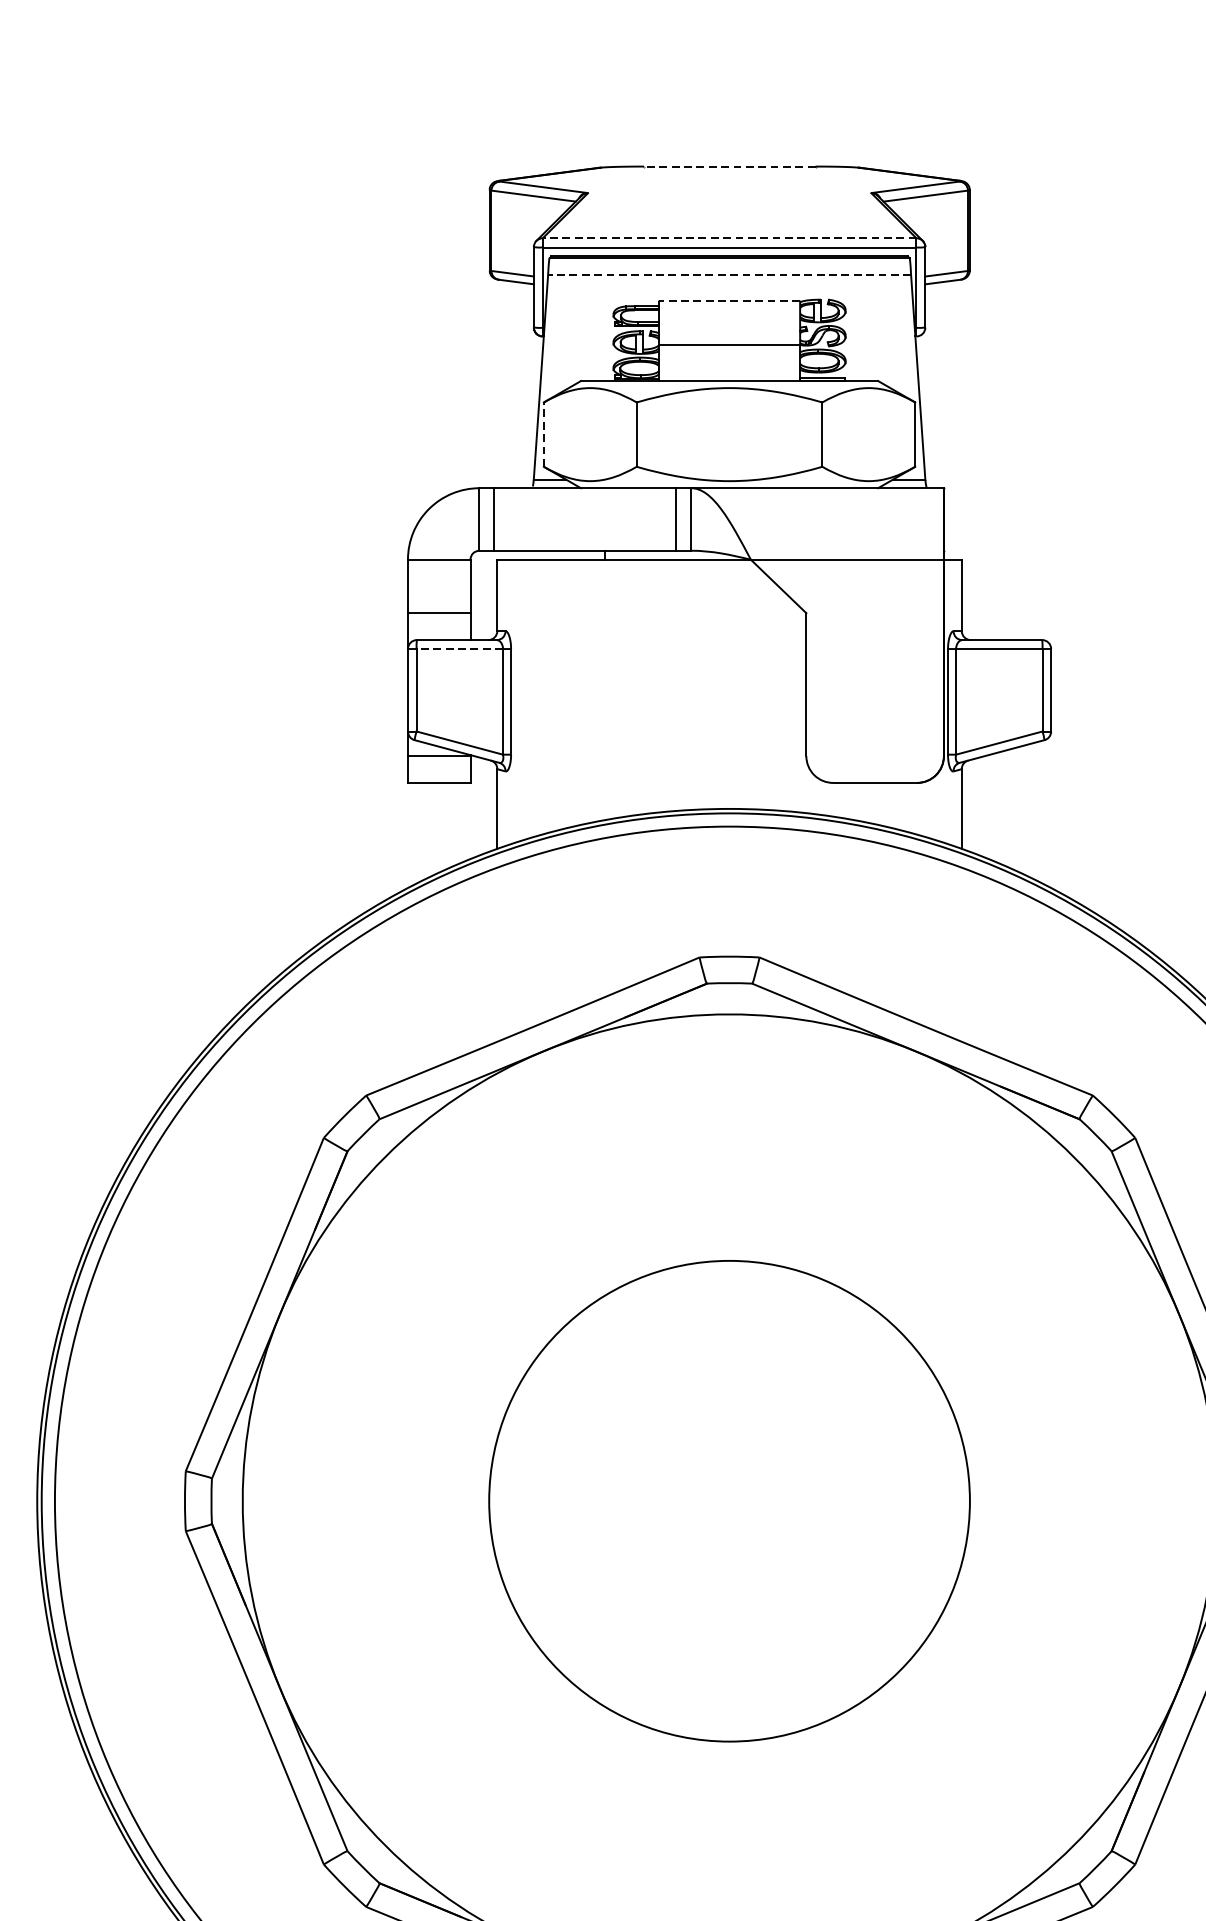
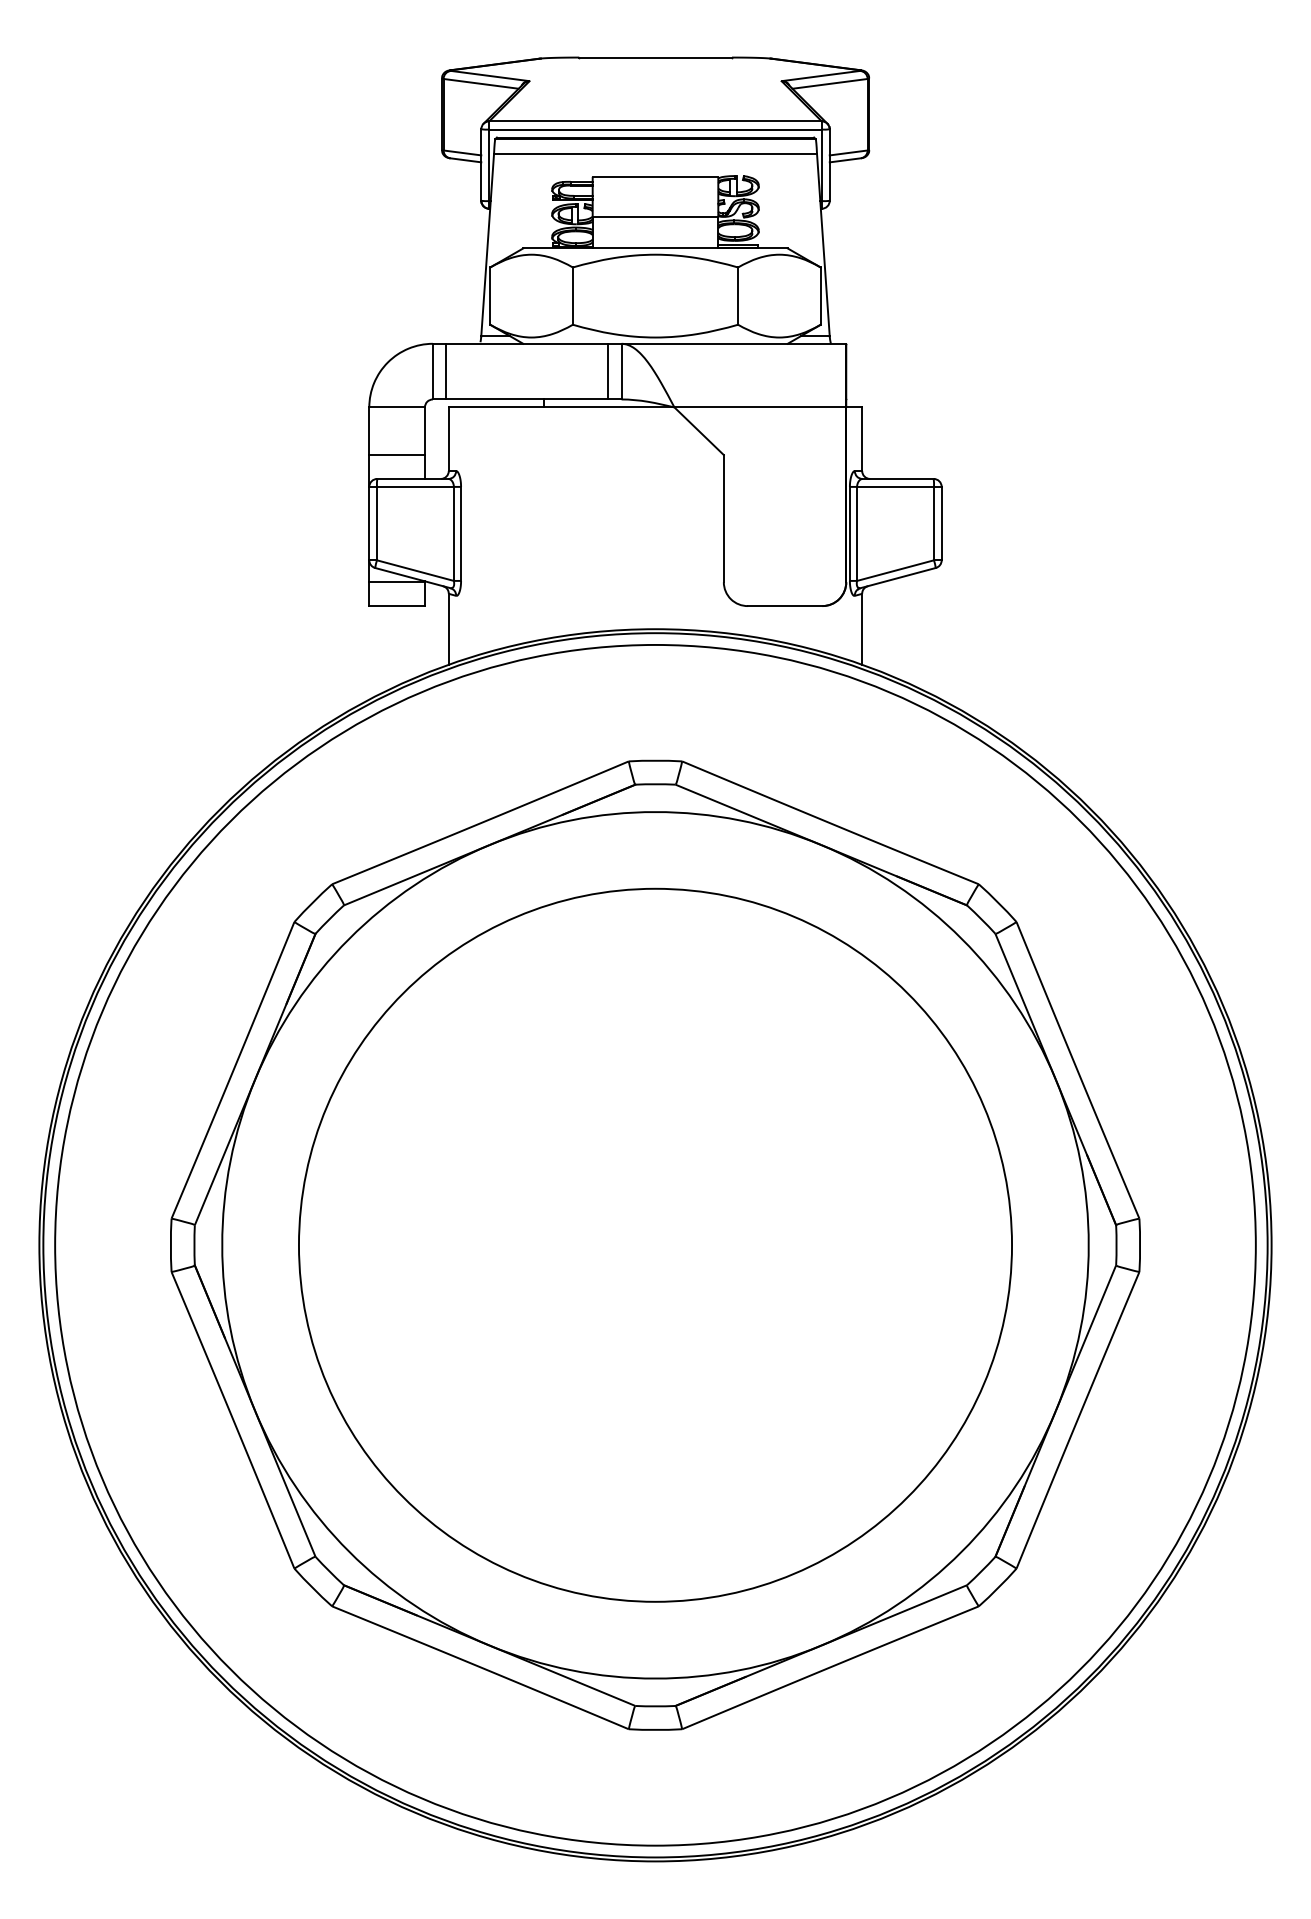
line: (729, 166) -> (655, 57), dashed -> solid
line: (729, 238) -> (655, 121), dashed -> solid
line: (729, 274) -> (655, 153), dashed -> solid
line: (729, 300) -> (655, 176), dashed -> solid
line: (544, 435) -> (490, 296), dashed -> solid
line: (458, 648) -> (414, 486), dashed -> solid
circle: (729, 1500) -> (655, 1244), size x1.67

